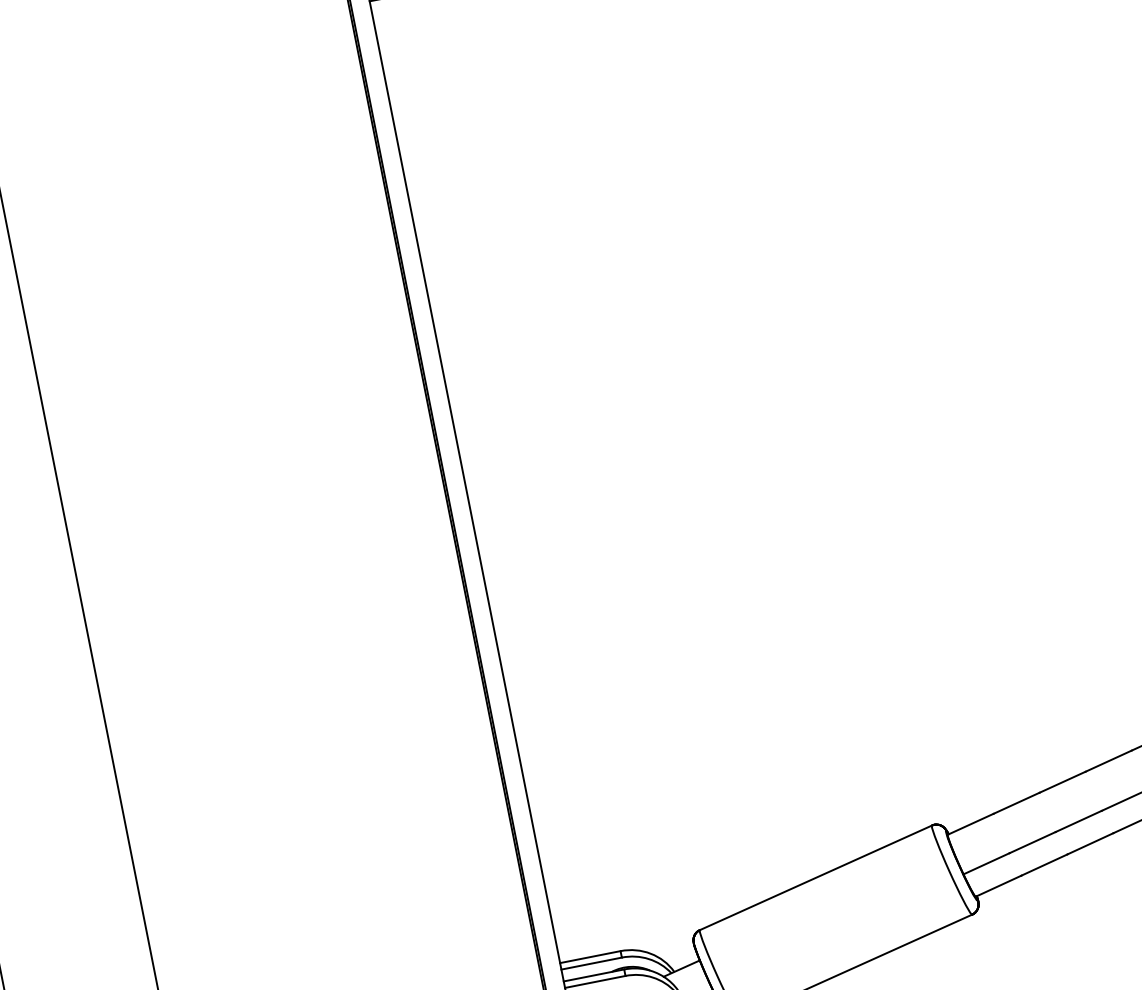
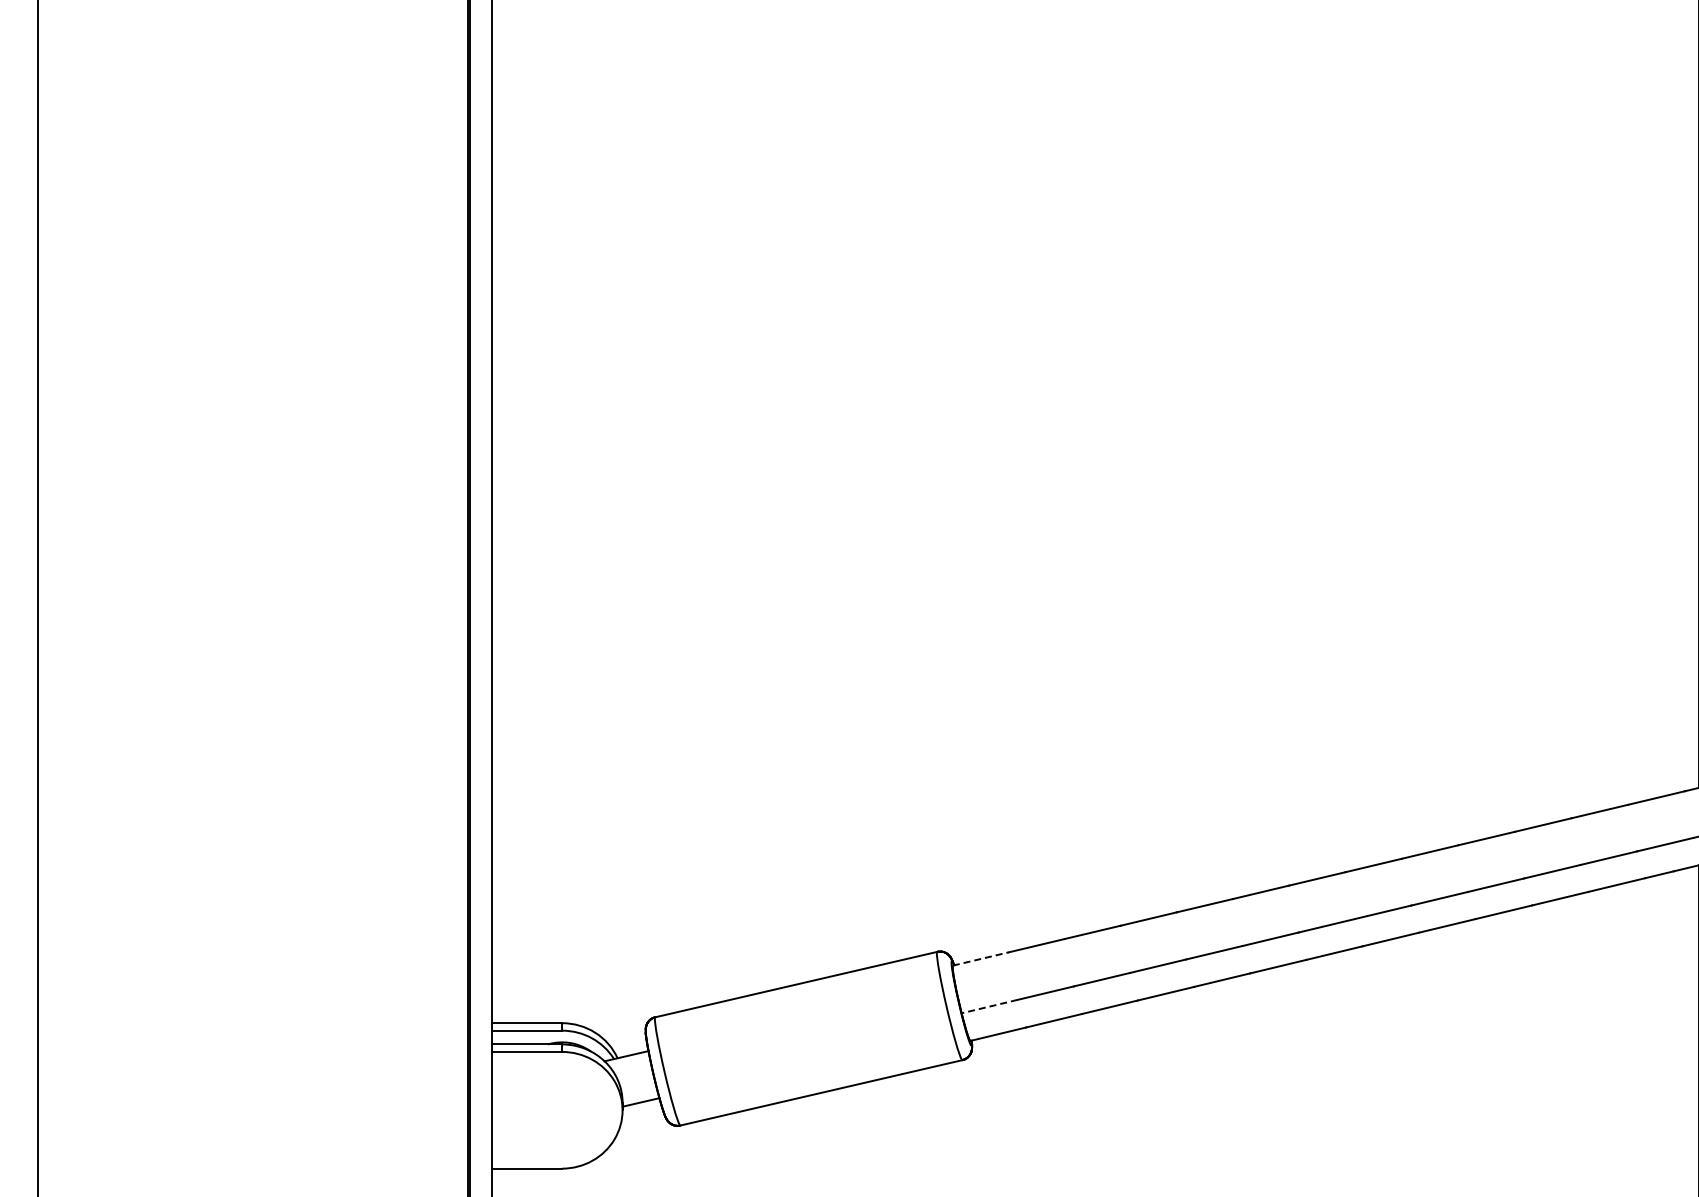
line: (970, 824) -> (980, 959), solid -> dashed
line: (986, 863) -> (989, 1006), solid -> dashed

